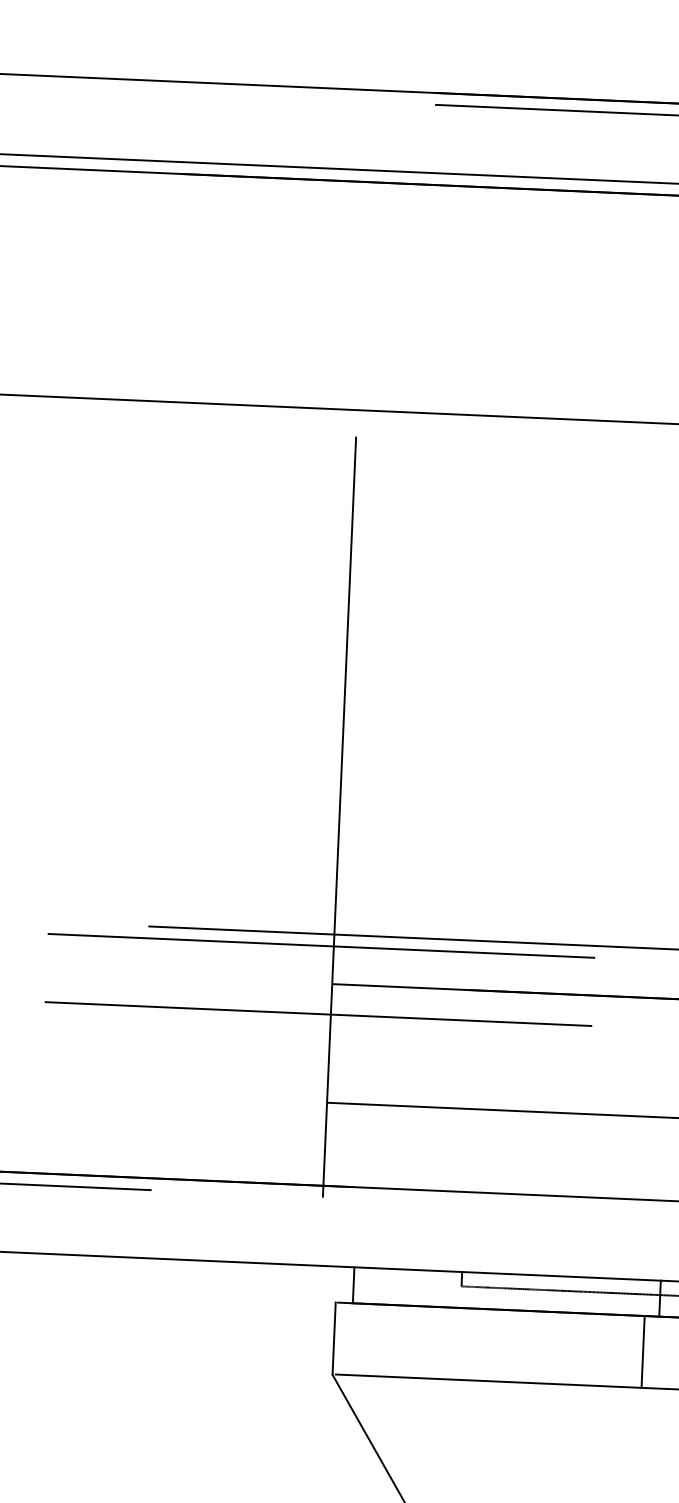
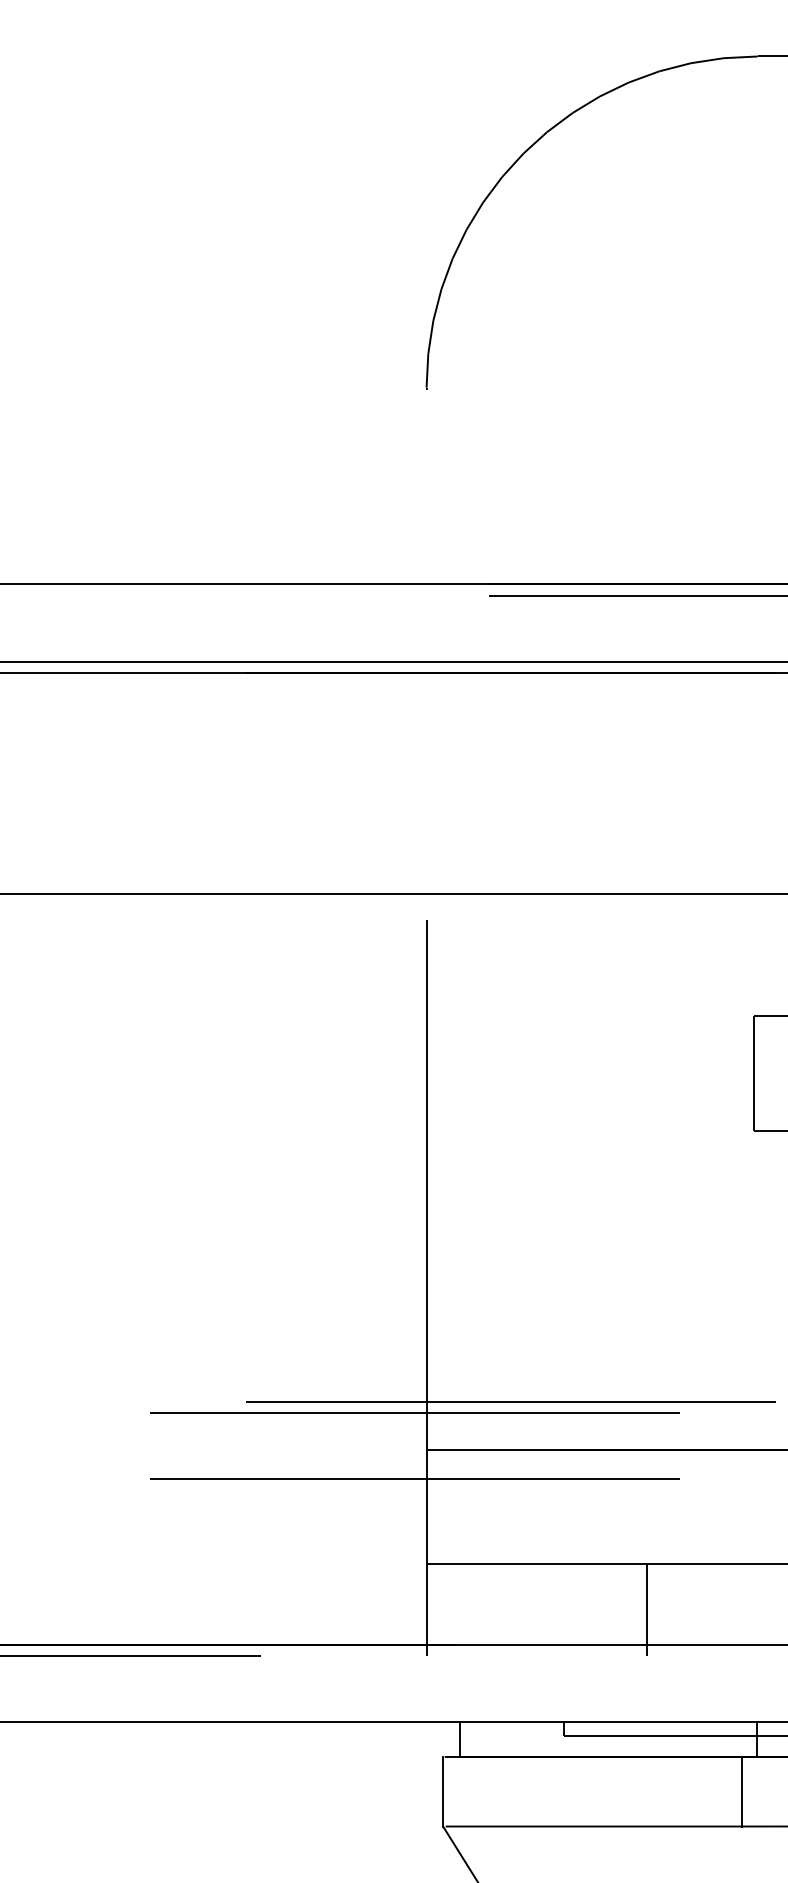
line: (553, 1160) -> (647, 1610), added

